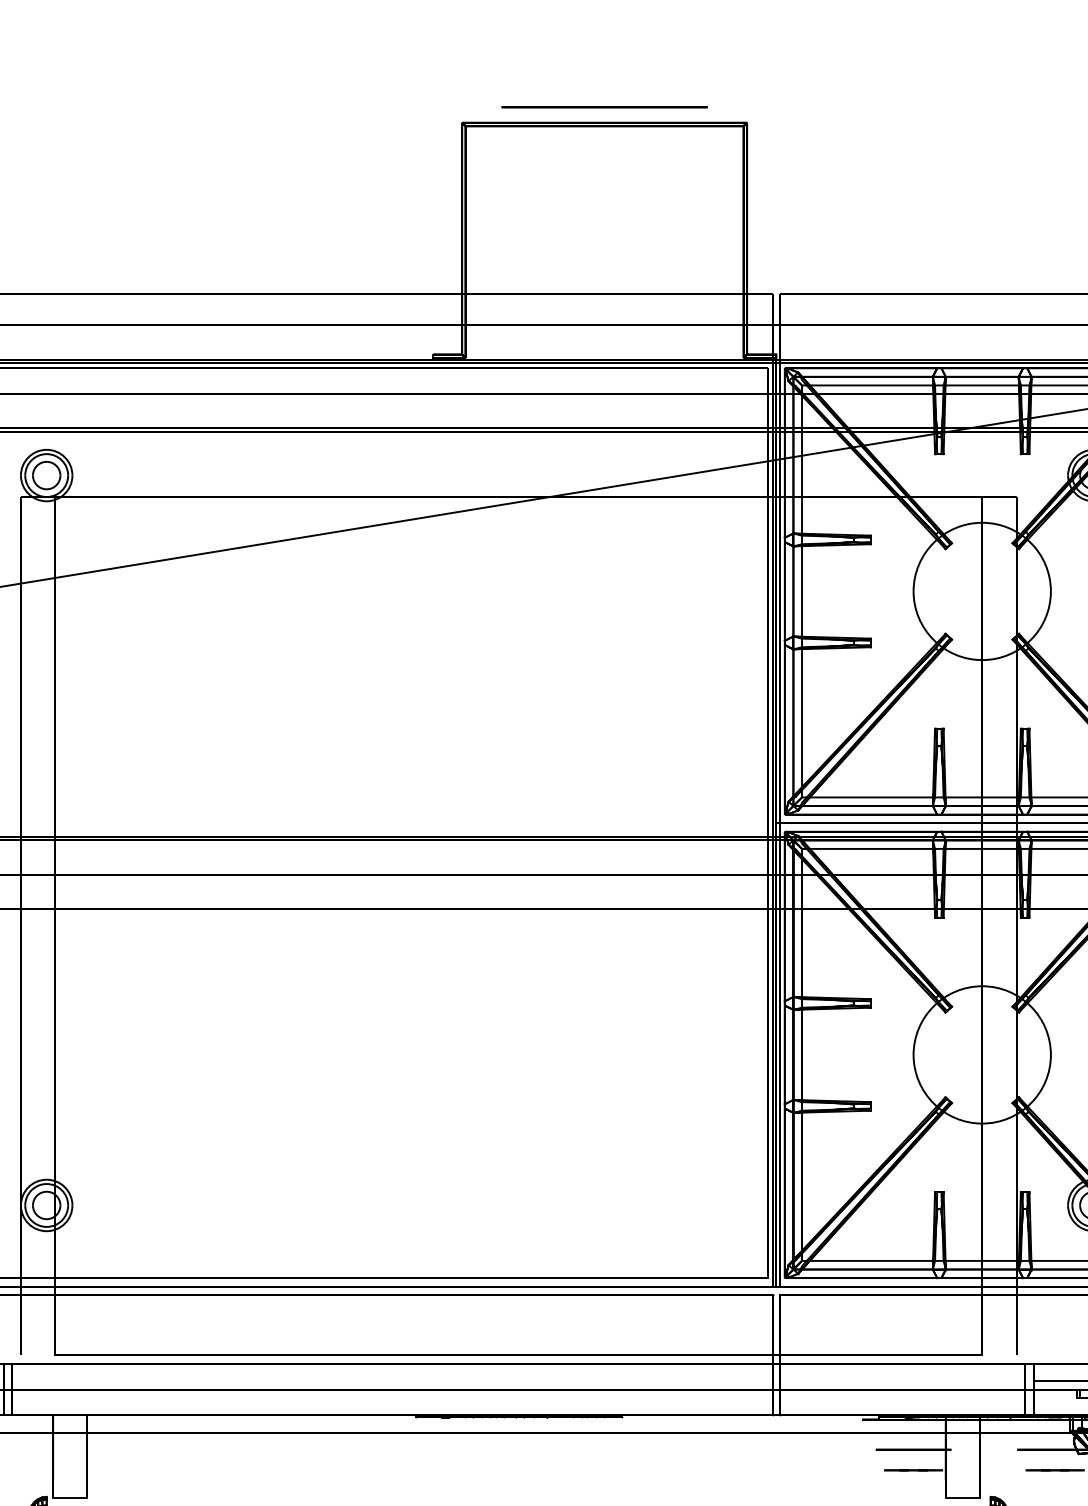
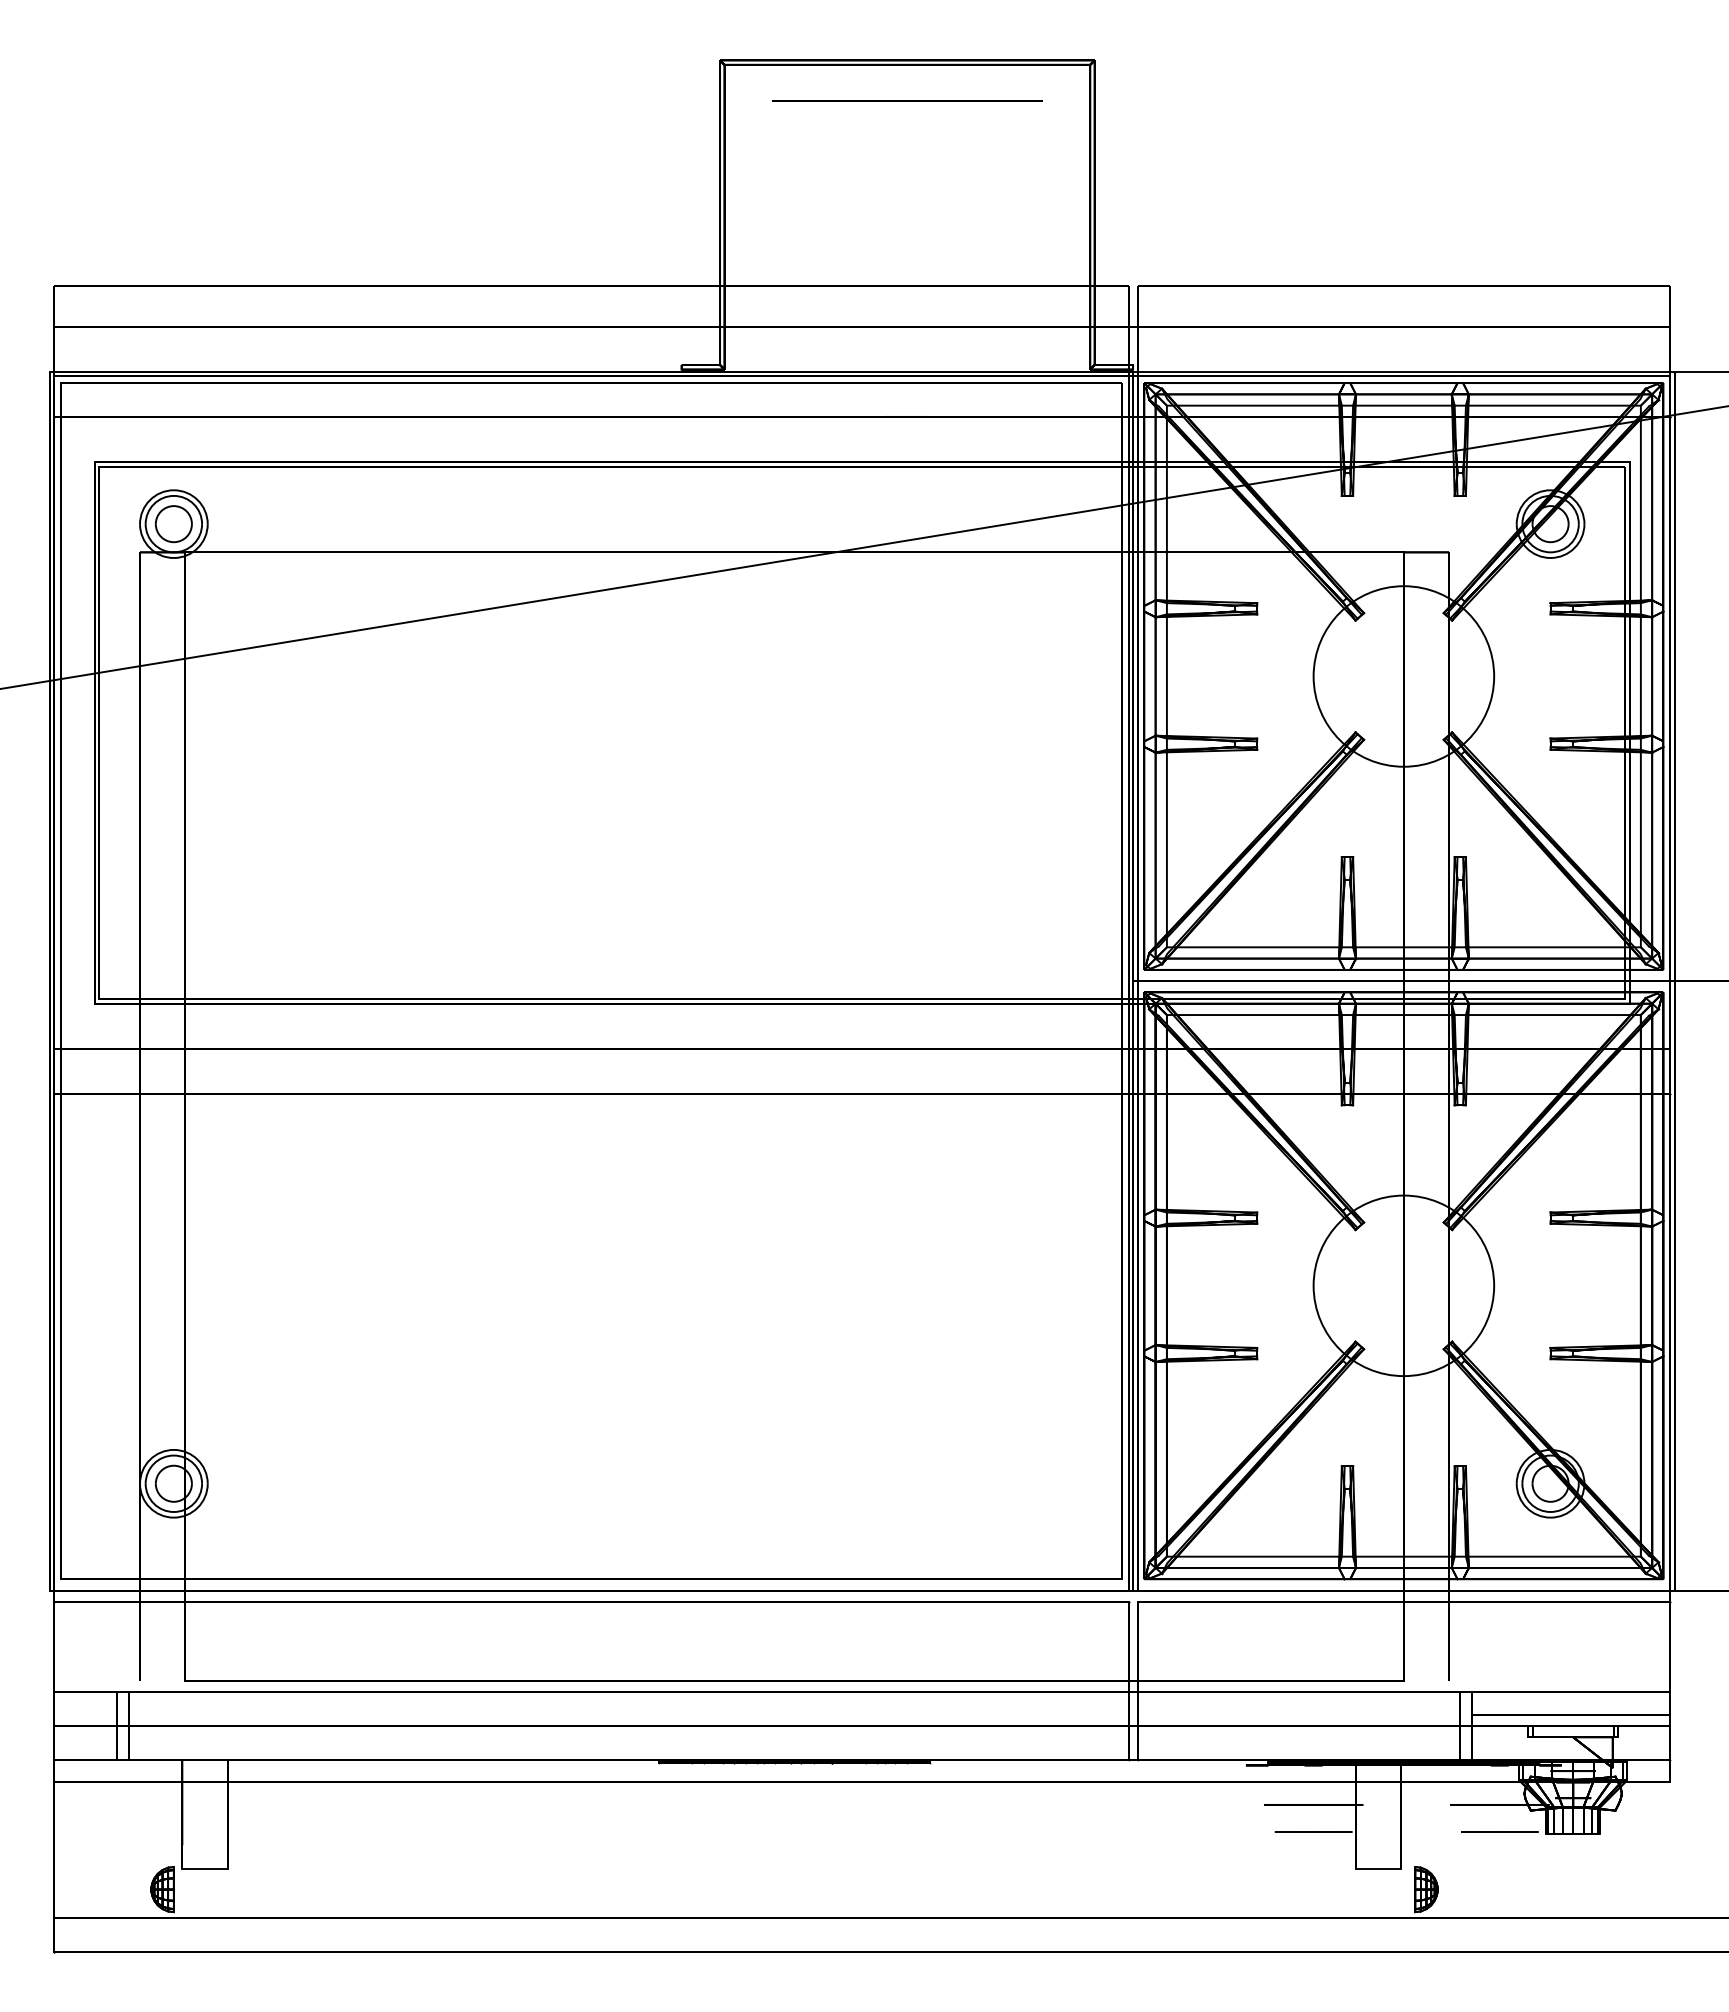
circle: (604, 106) -> (907, 100), moved

